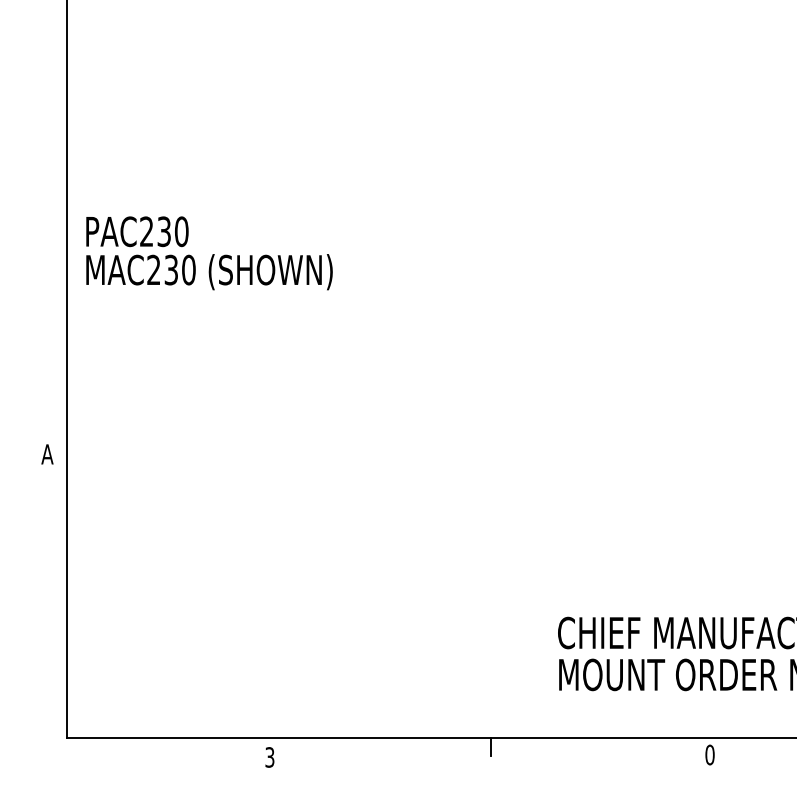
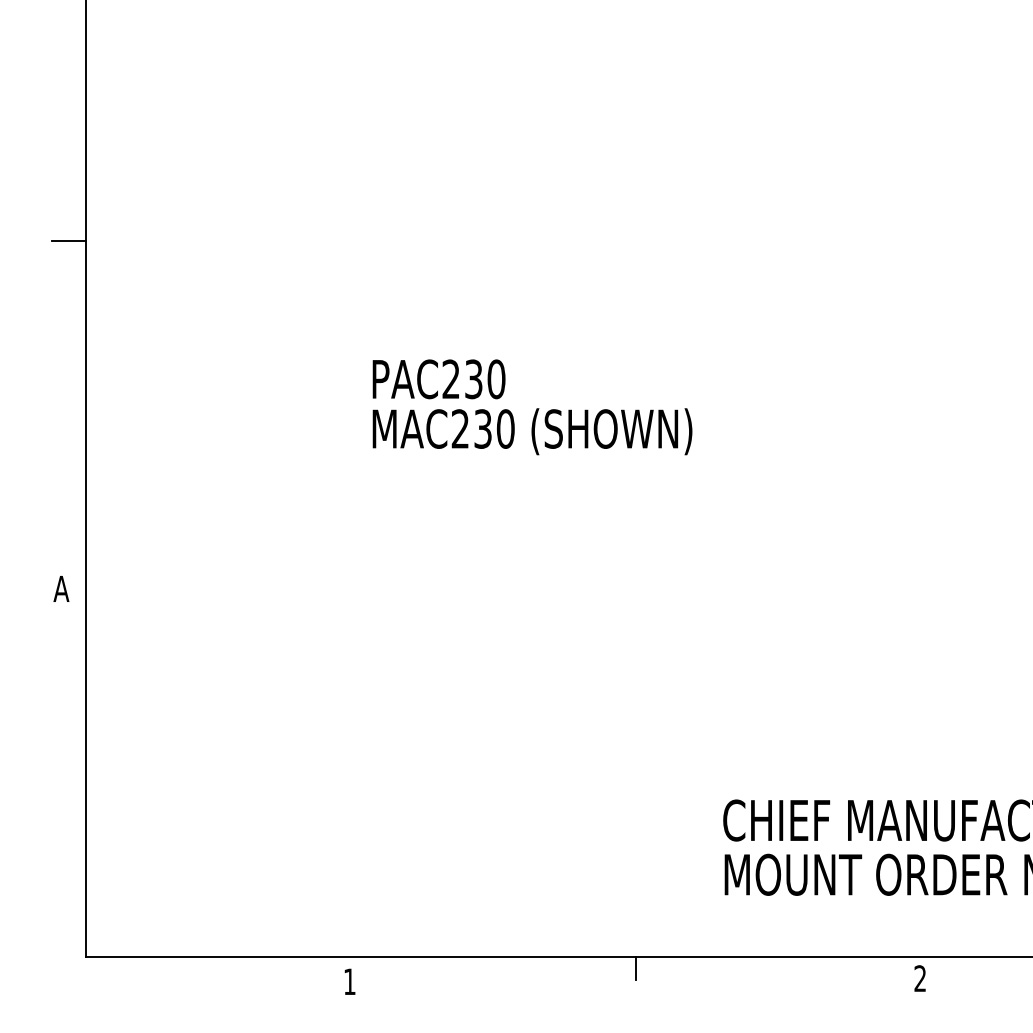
line: (52, 186) -> (68, 241), added
text: (209, 253) -> (532, 407), moved
text: (710, 754) -> (920, 978), 0 -> 2
text: (269, 757) -> (349, 981), 3 -> 1

